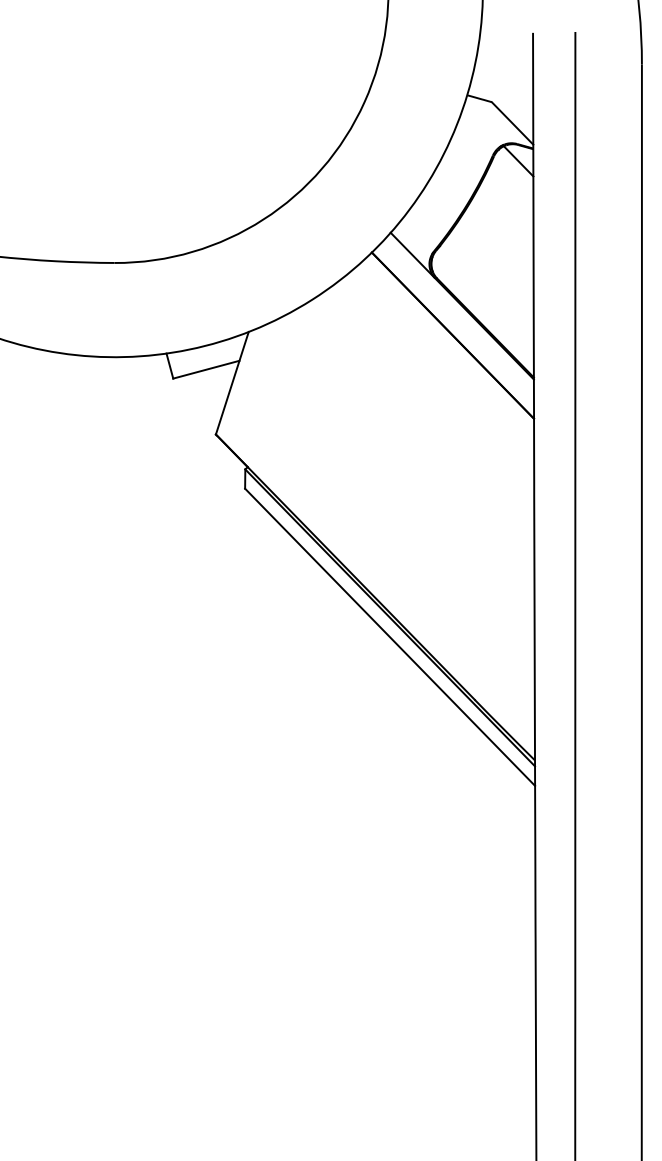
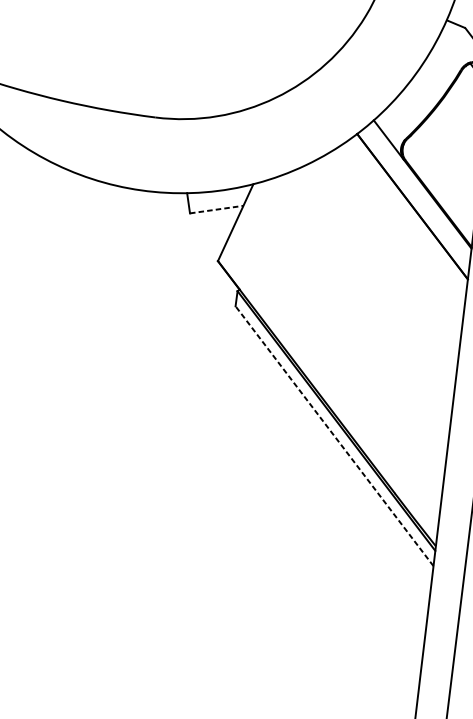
line: (206, 369) -> (216, 209), solid -> dashed
line: (390, 637) -> (334, 436), solid -> dashed

